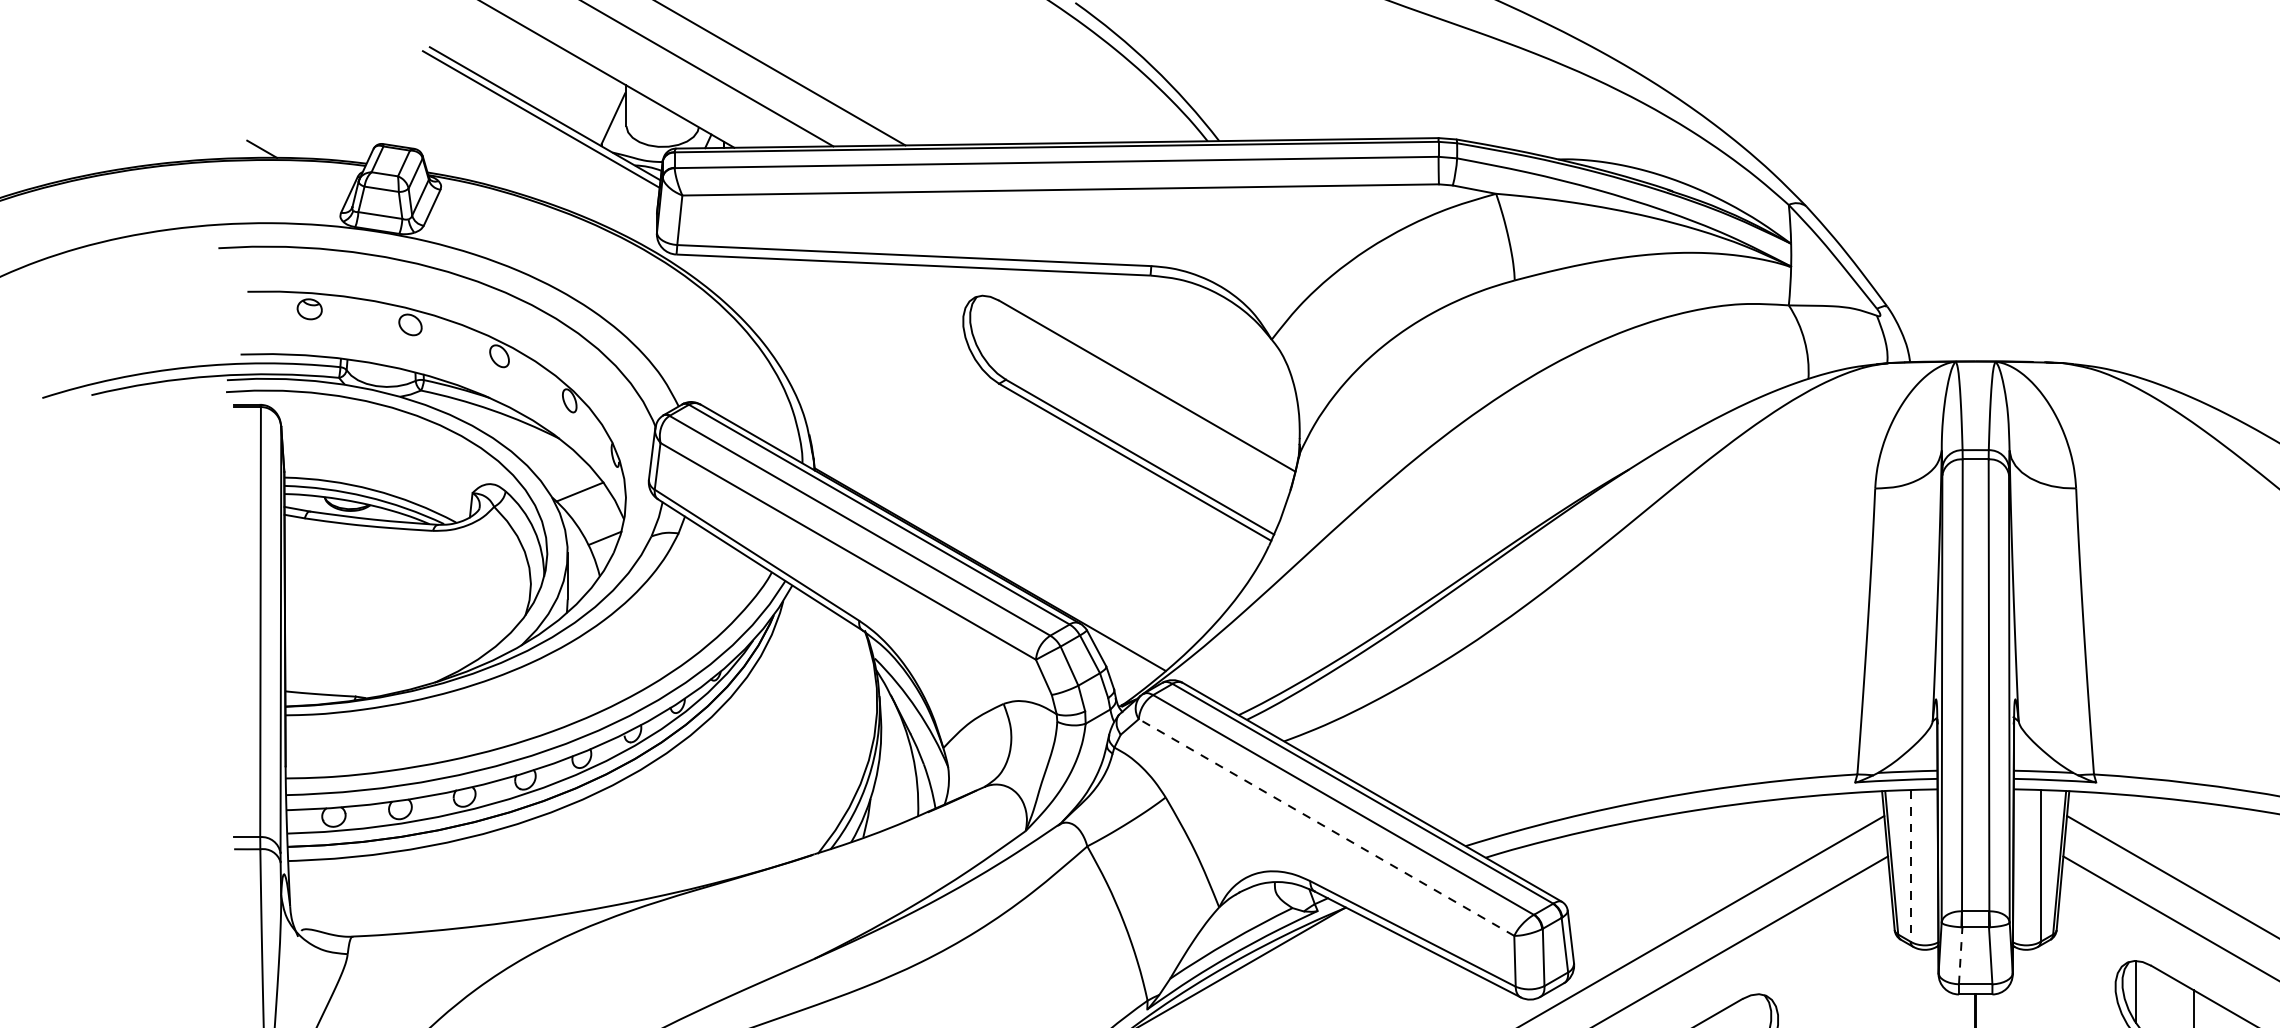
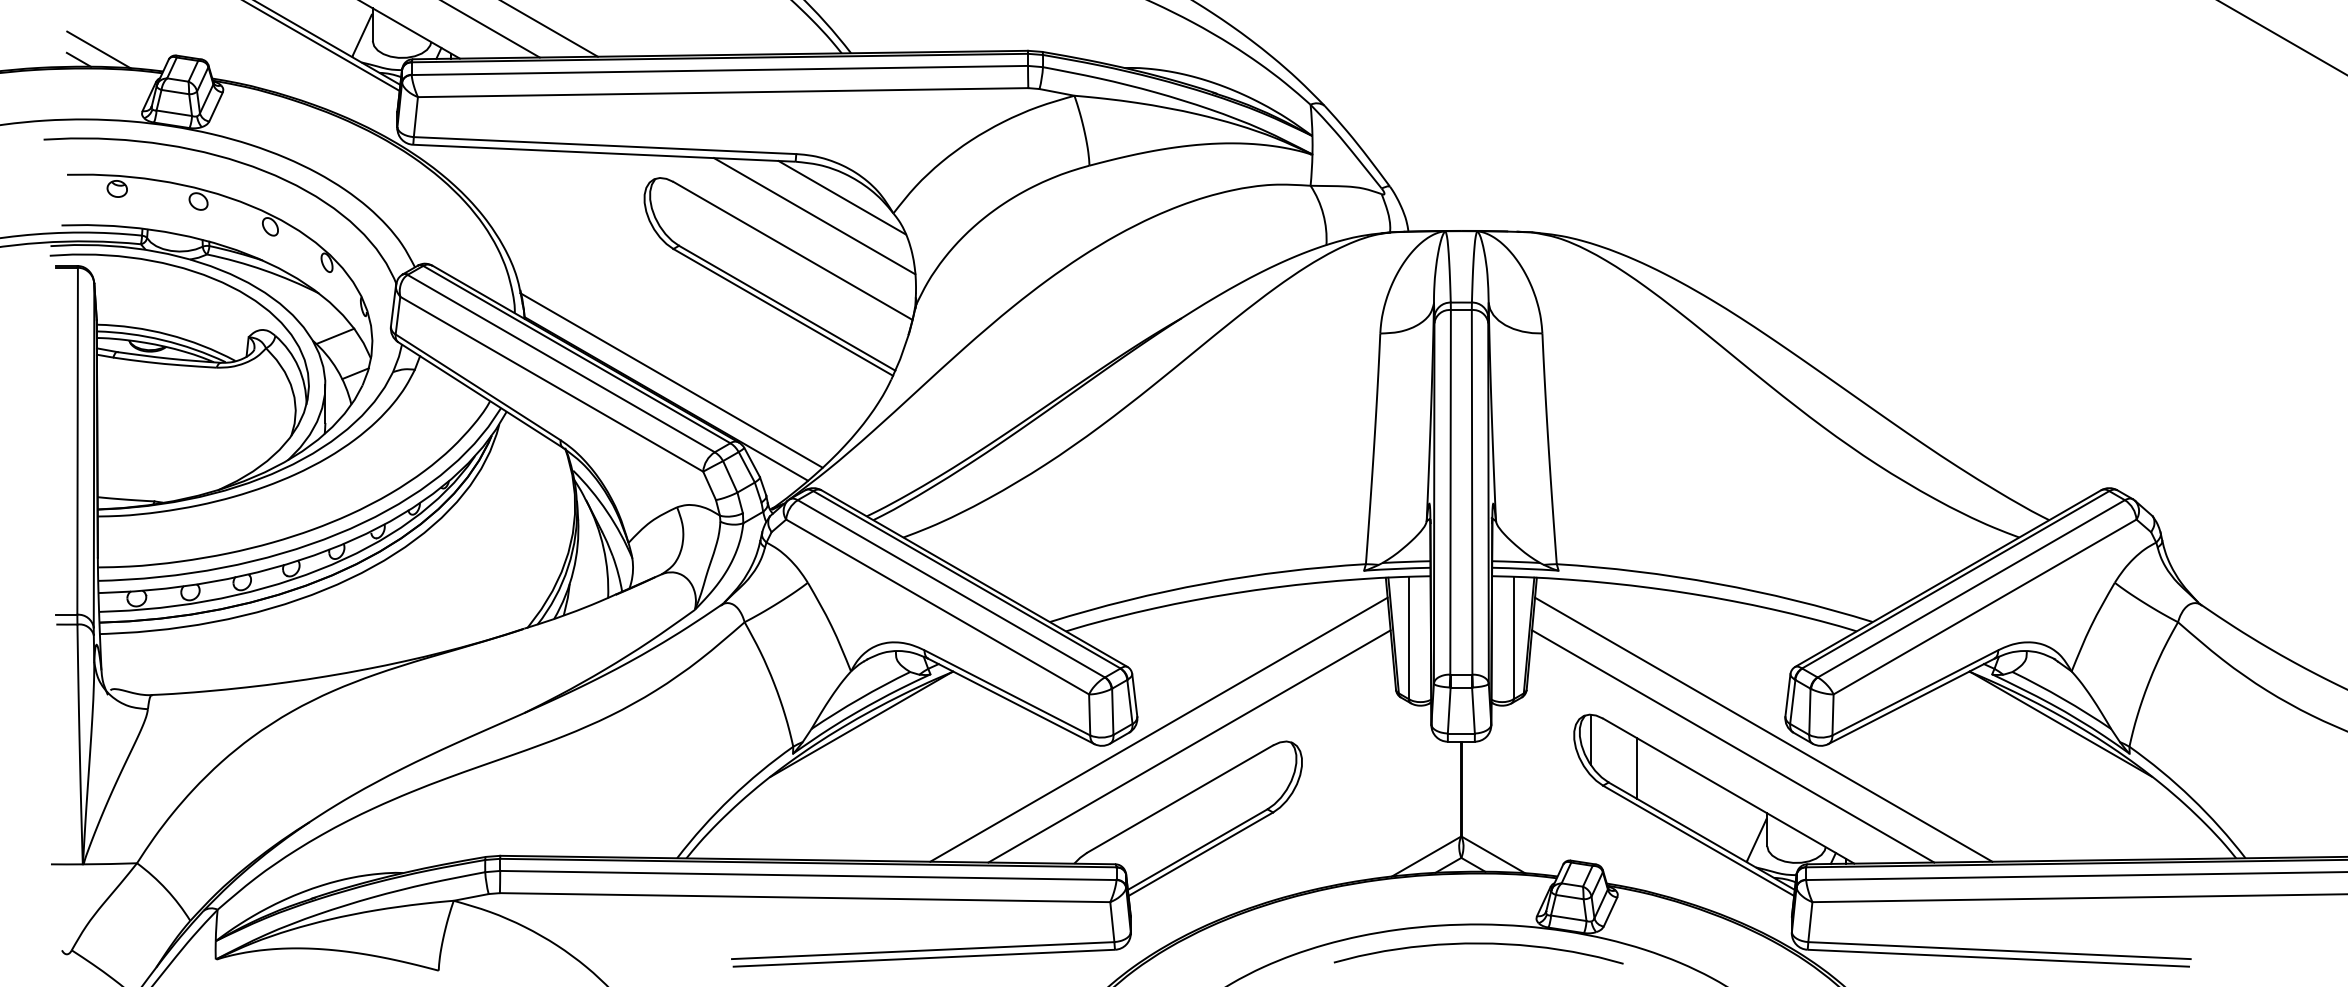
line: (287, 136) -> (99, 49), added
line: (1207, 319) -> (841, 197), added
line: (1173, 343) -> (814, 216), added
line: (996, 546) -> (671, 380), added
line: (1326, 828) -> (937, 607), dashed -> solid
line: (1910, 866) -> (1408, 638), dashed -> solid
line: (1960, 955) -> (1449, 710), dashed -> solid

